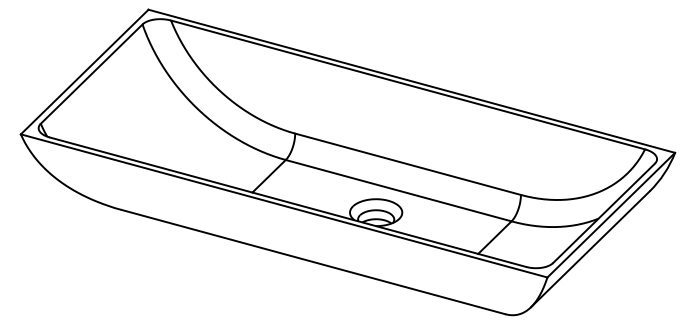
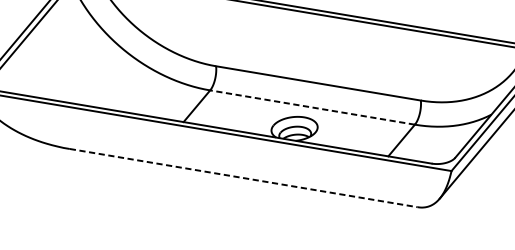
line: (398, 190) -> (312, 107), solid -> dashed
line: (313, 262) -> (243, 178), solid -> dashed

